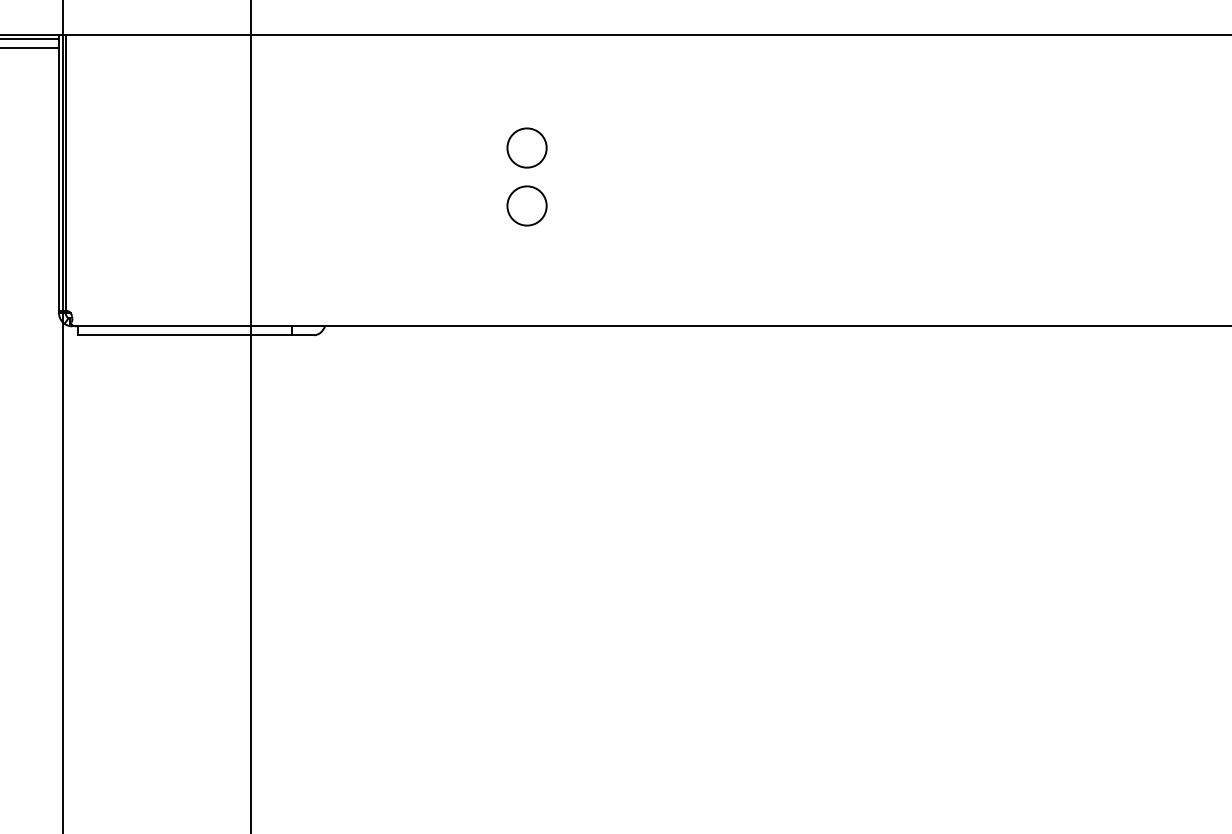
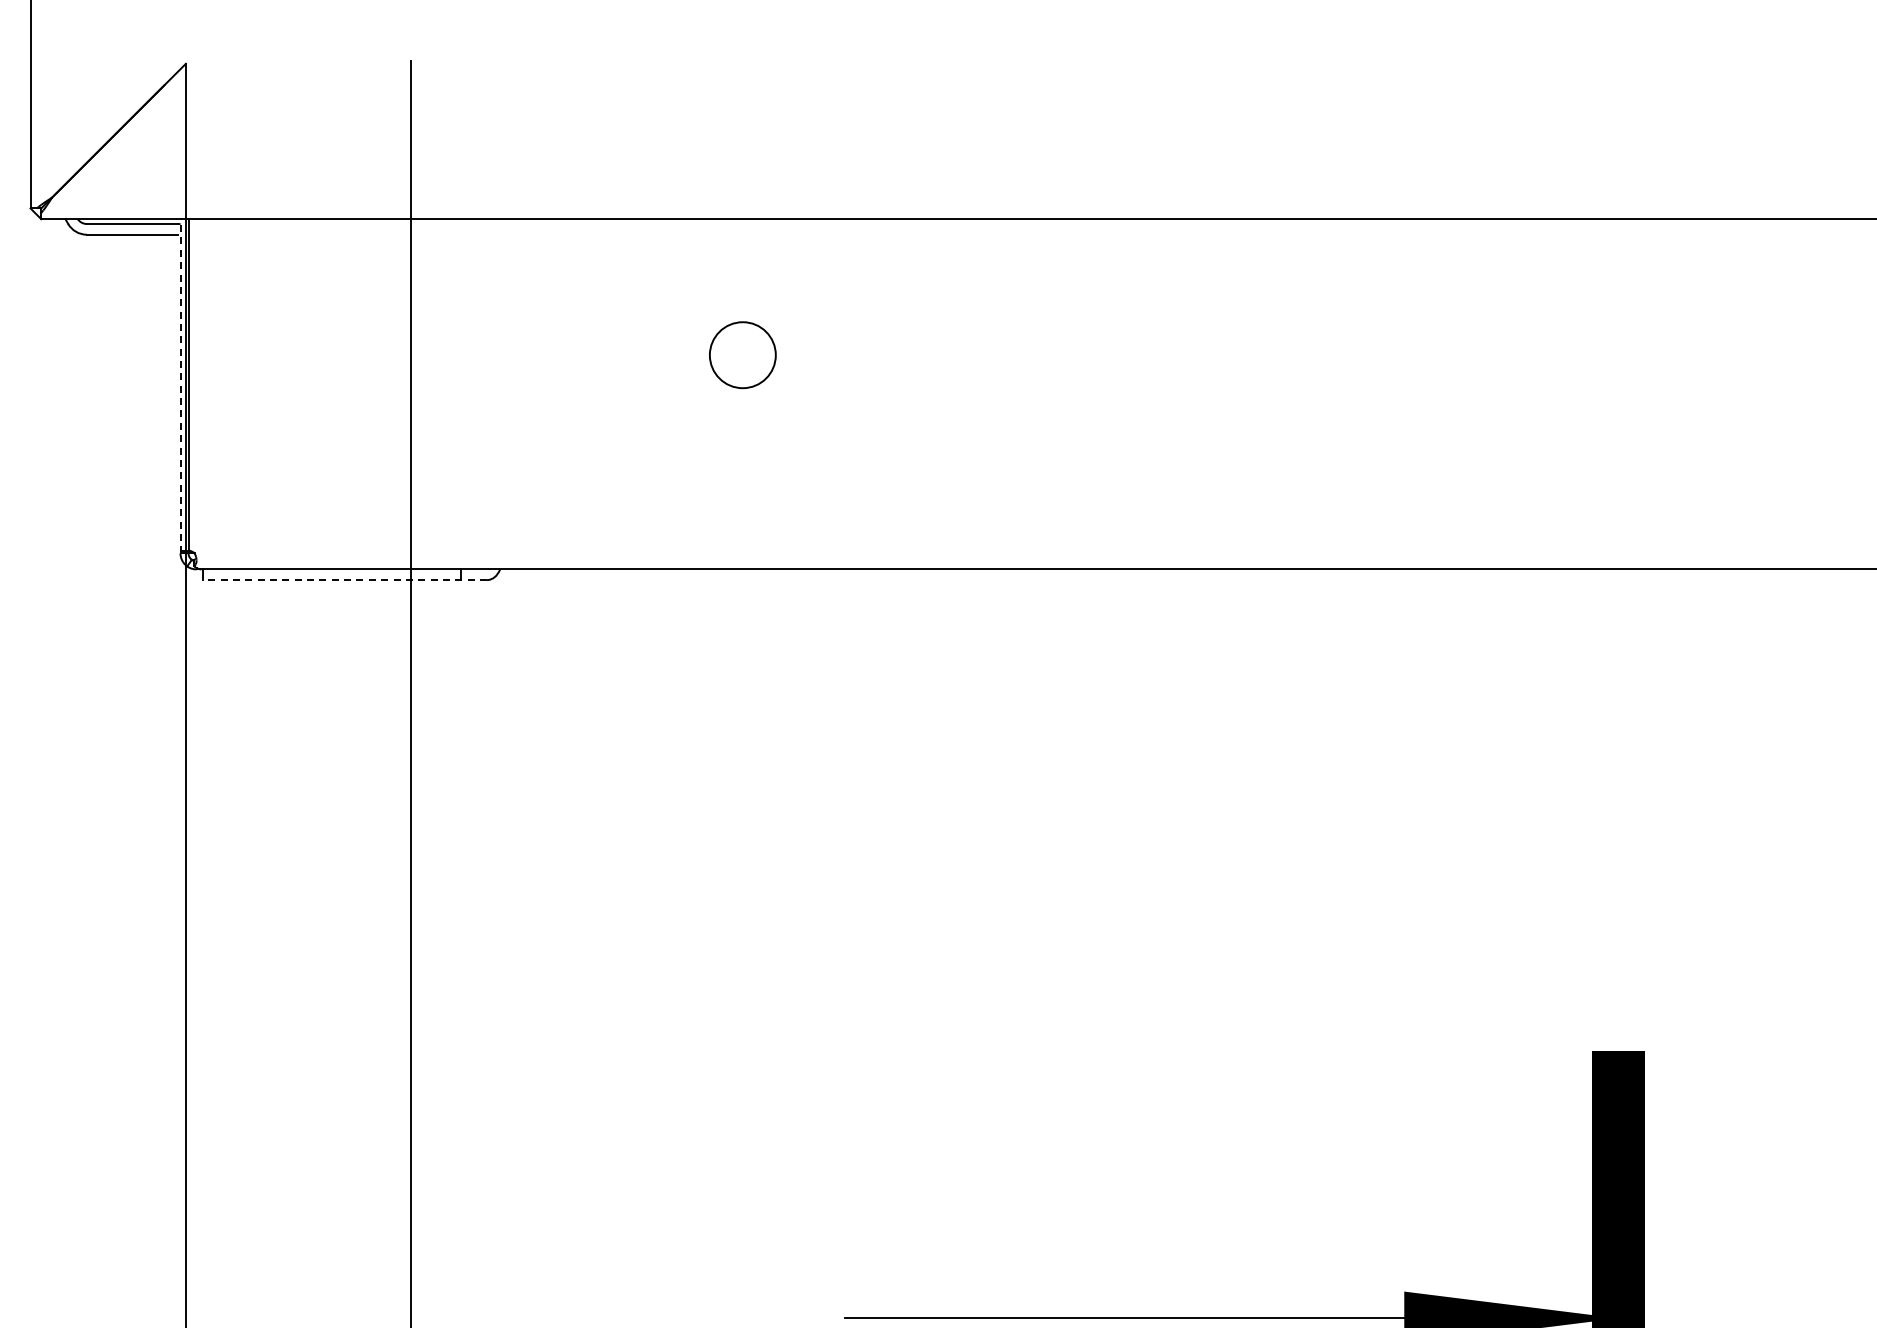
circle: (526, 147) -> (742, 354), size x1.4
line: (59, 173) -> (180, 385), solid -> dashed
circle: (526, 205) -> (742, 424), removed
line: (195, 335) -> (344, 580), solid -> dashed

